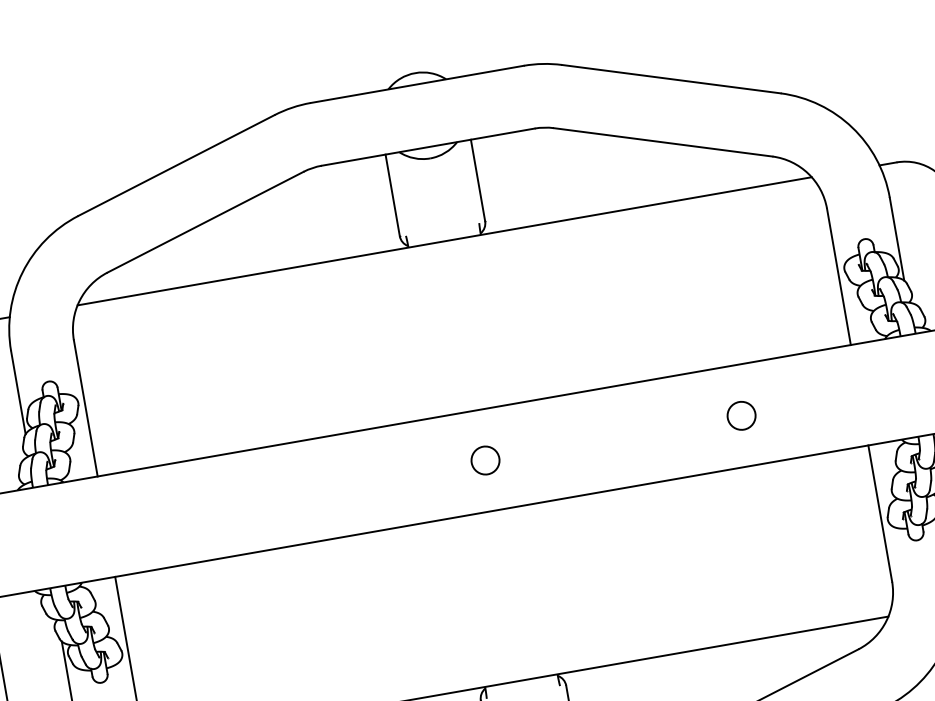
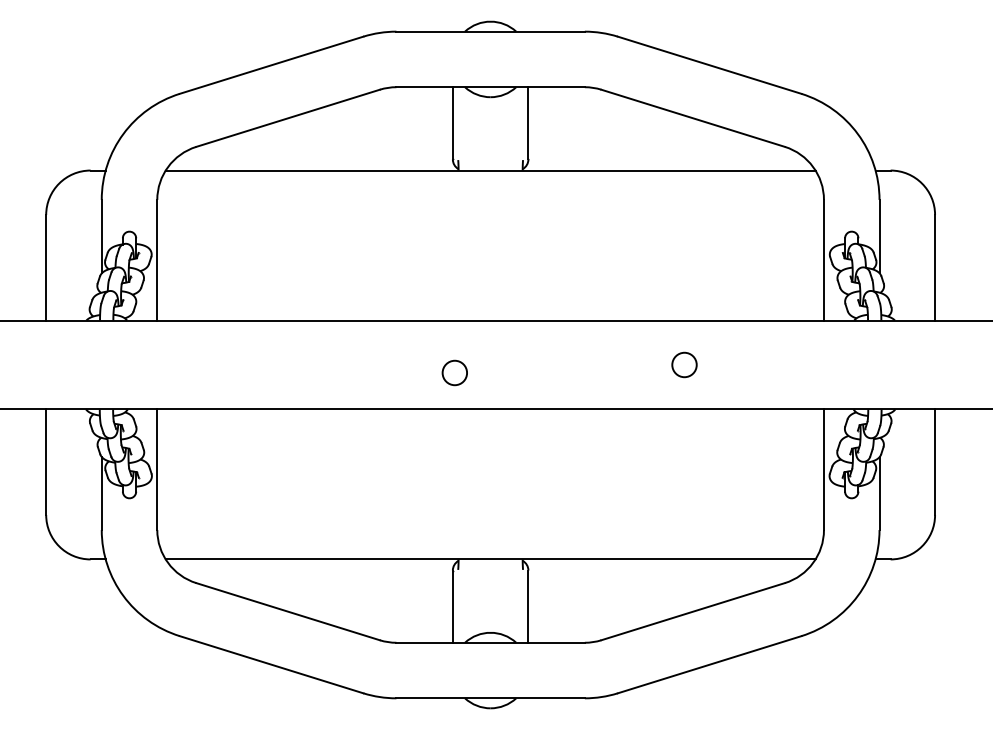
circle: (741, 415) -> (684, 364), moved
circle: (485, 460) -> (454, 372), moved

